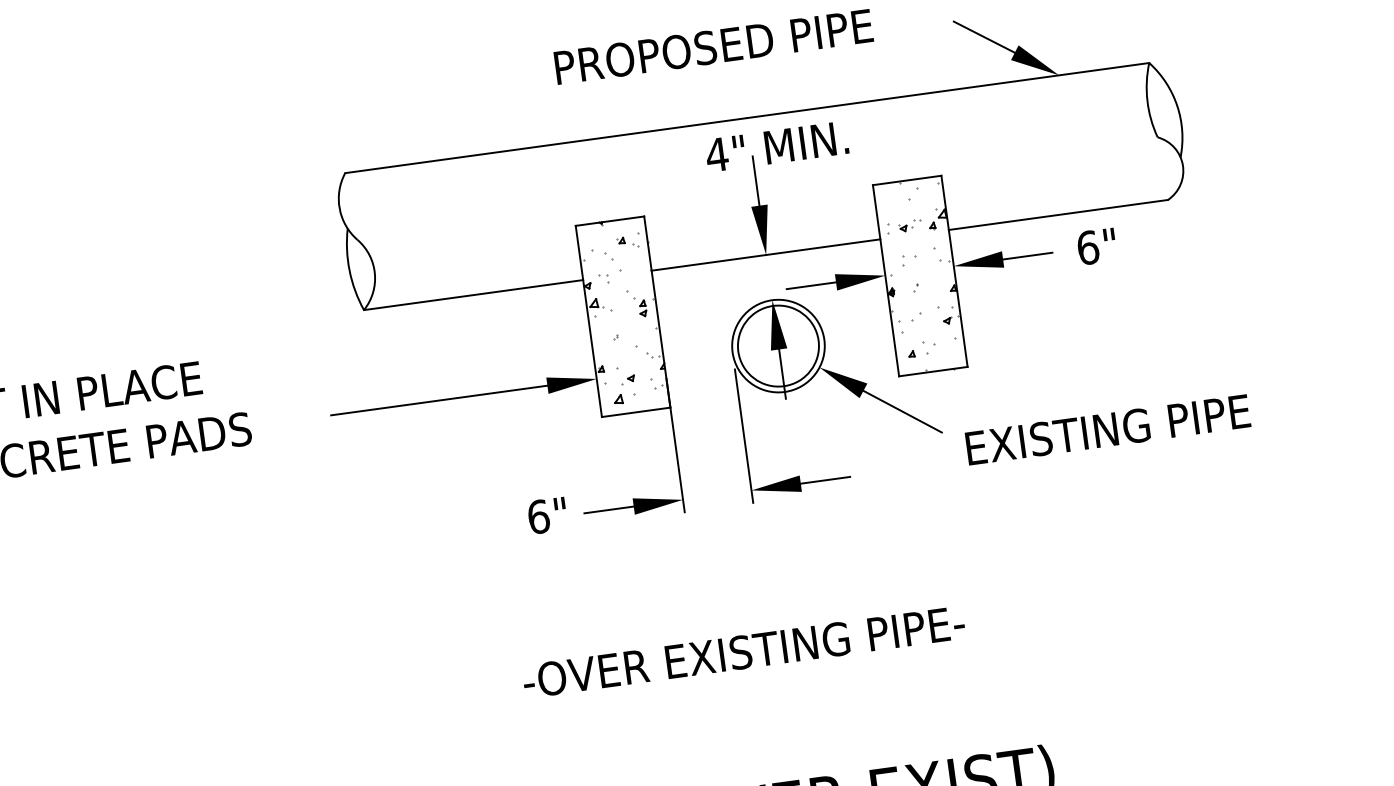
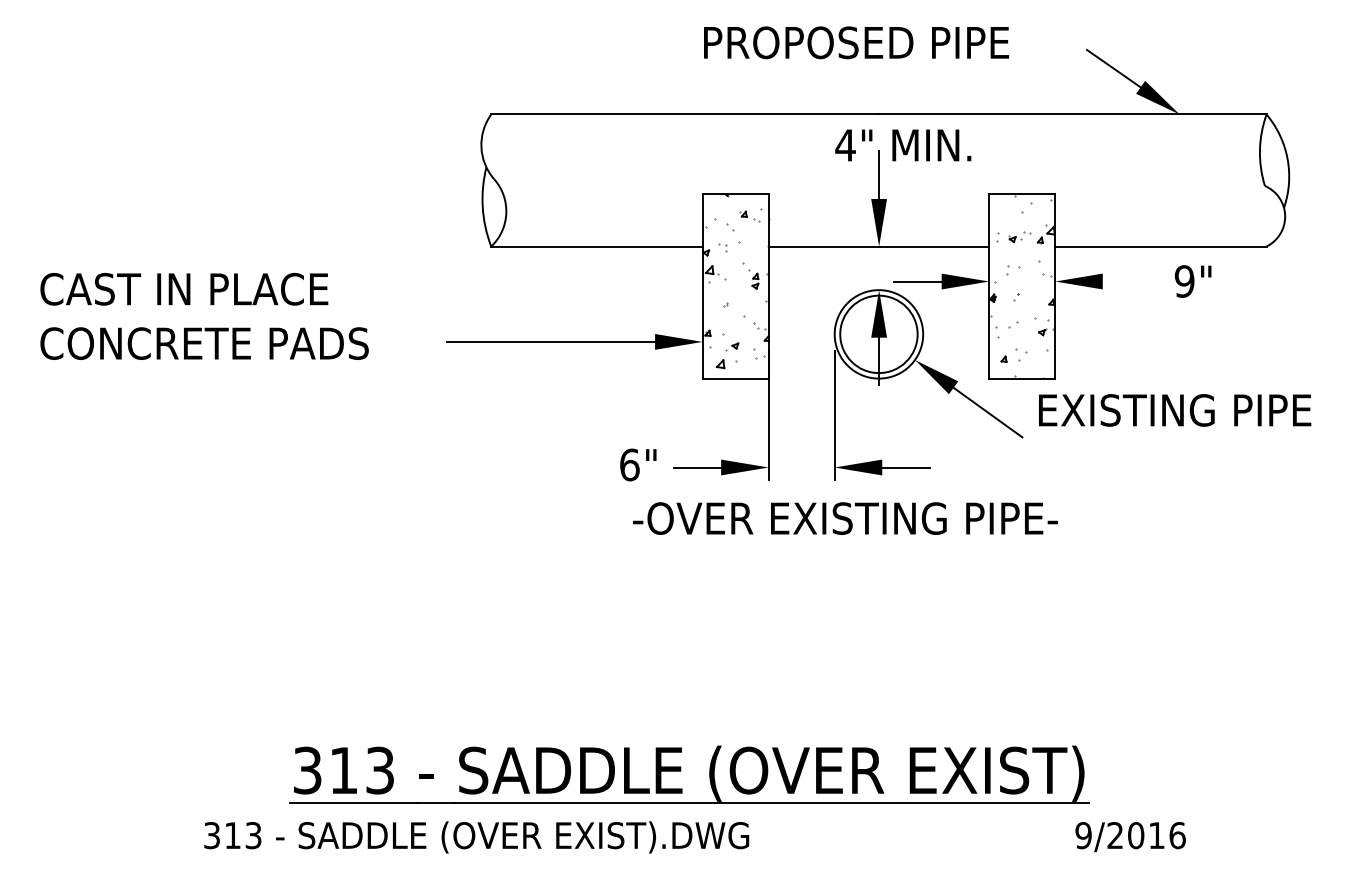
text: (1087, 247) -> (1184, 281), 6" -> 9"
line: (1027, 256) -> (1126, 281), removed
text: (1108, 429) -> (1175, 410), moved
text: (743, 652) -> (845, 518), moved

